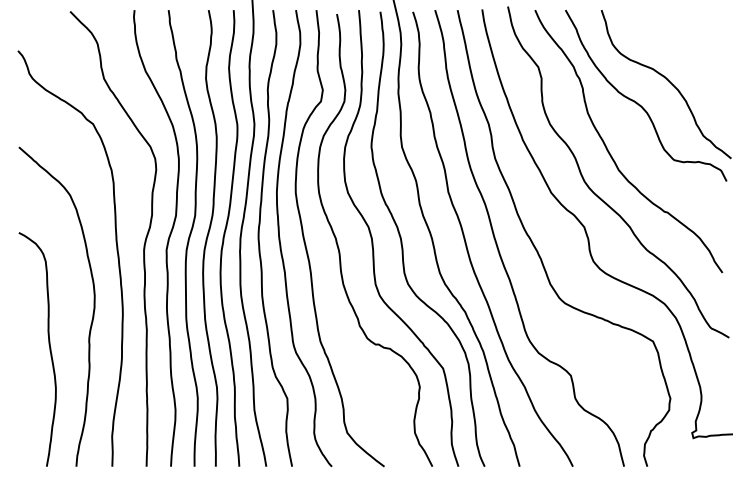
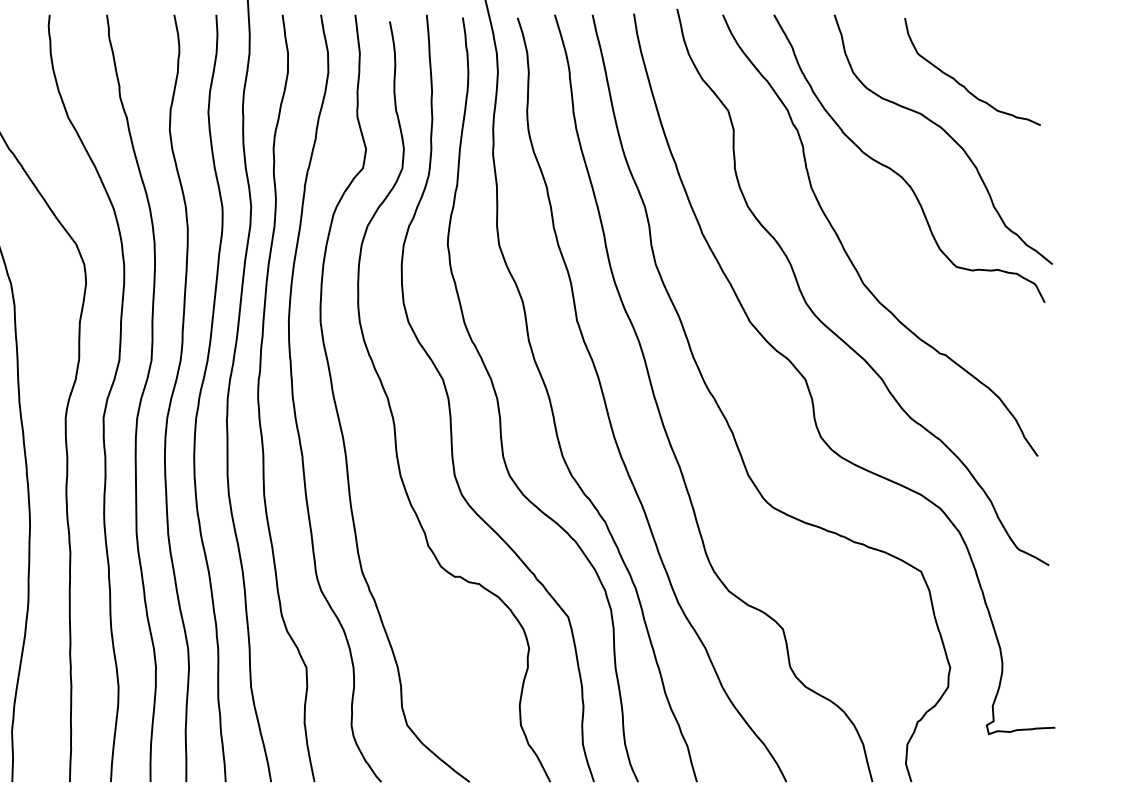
curve: (678, 51) -> (963, 84), added

